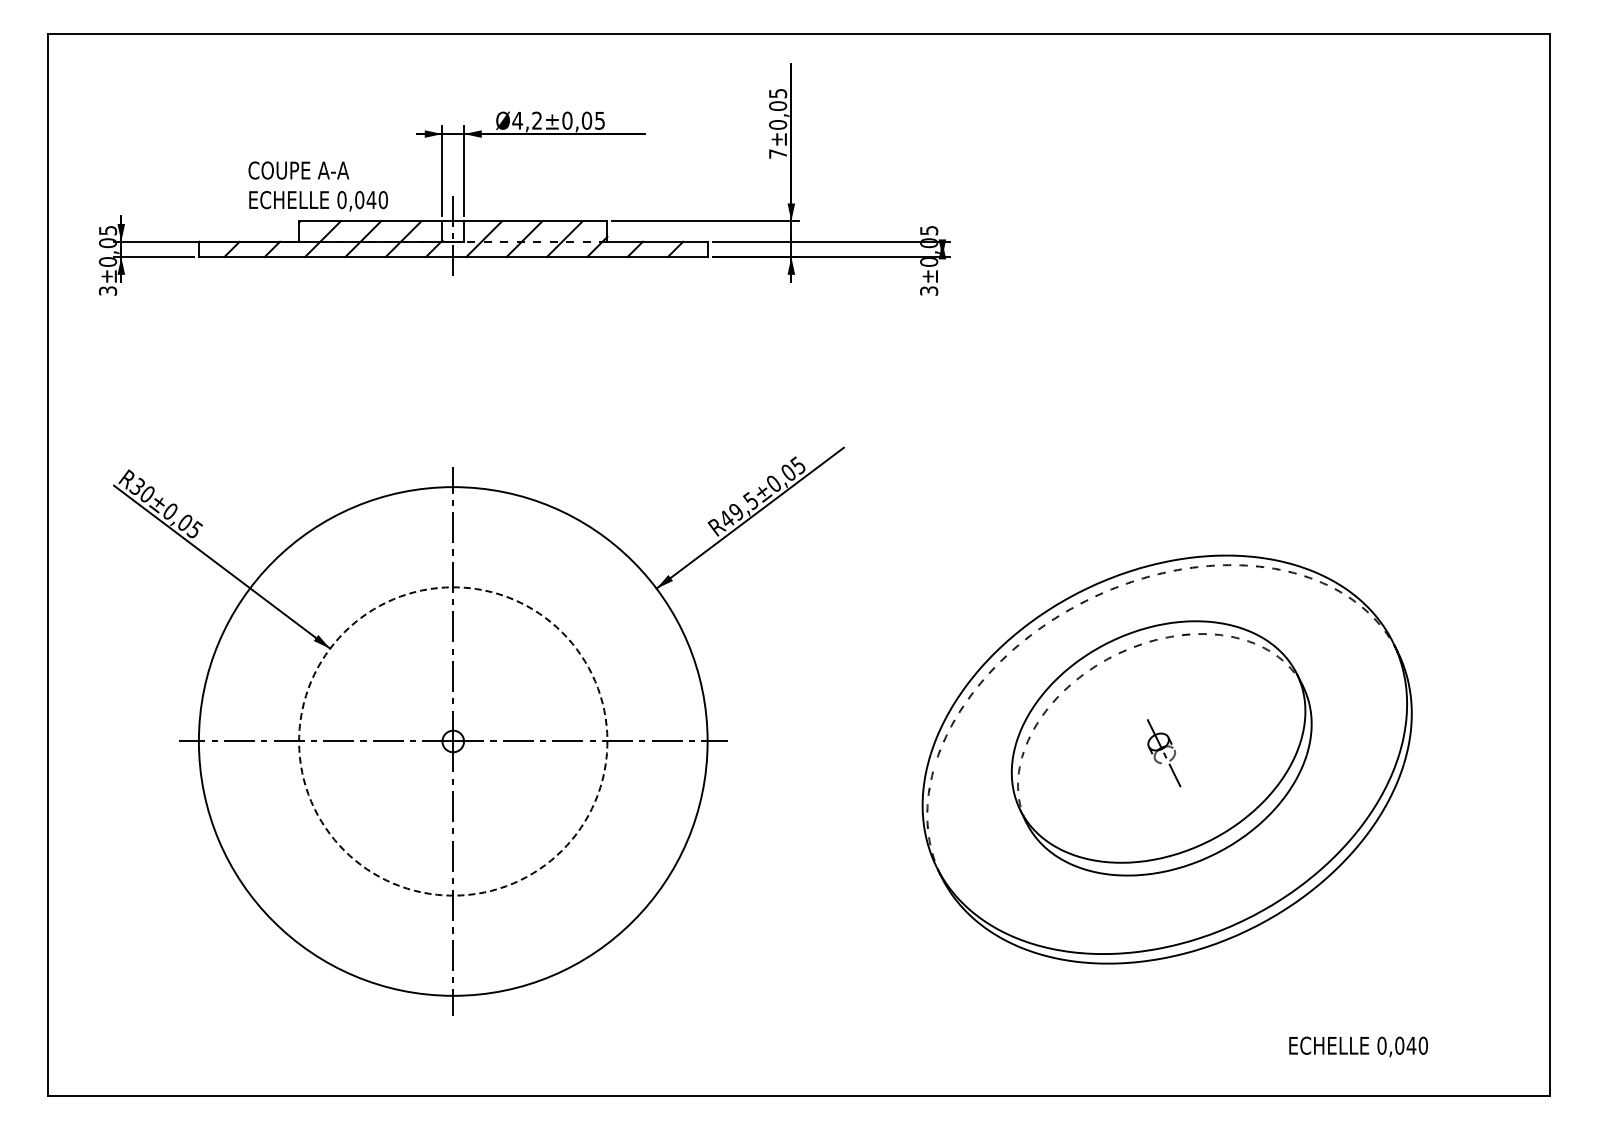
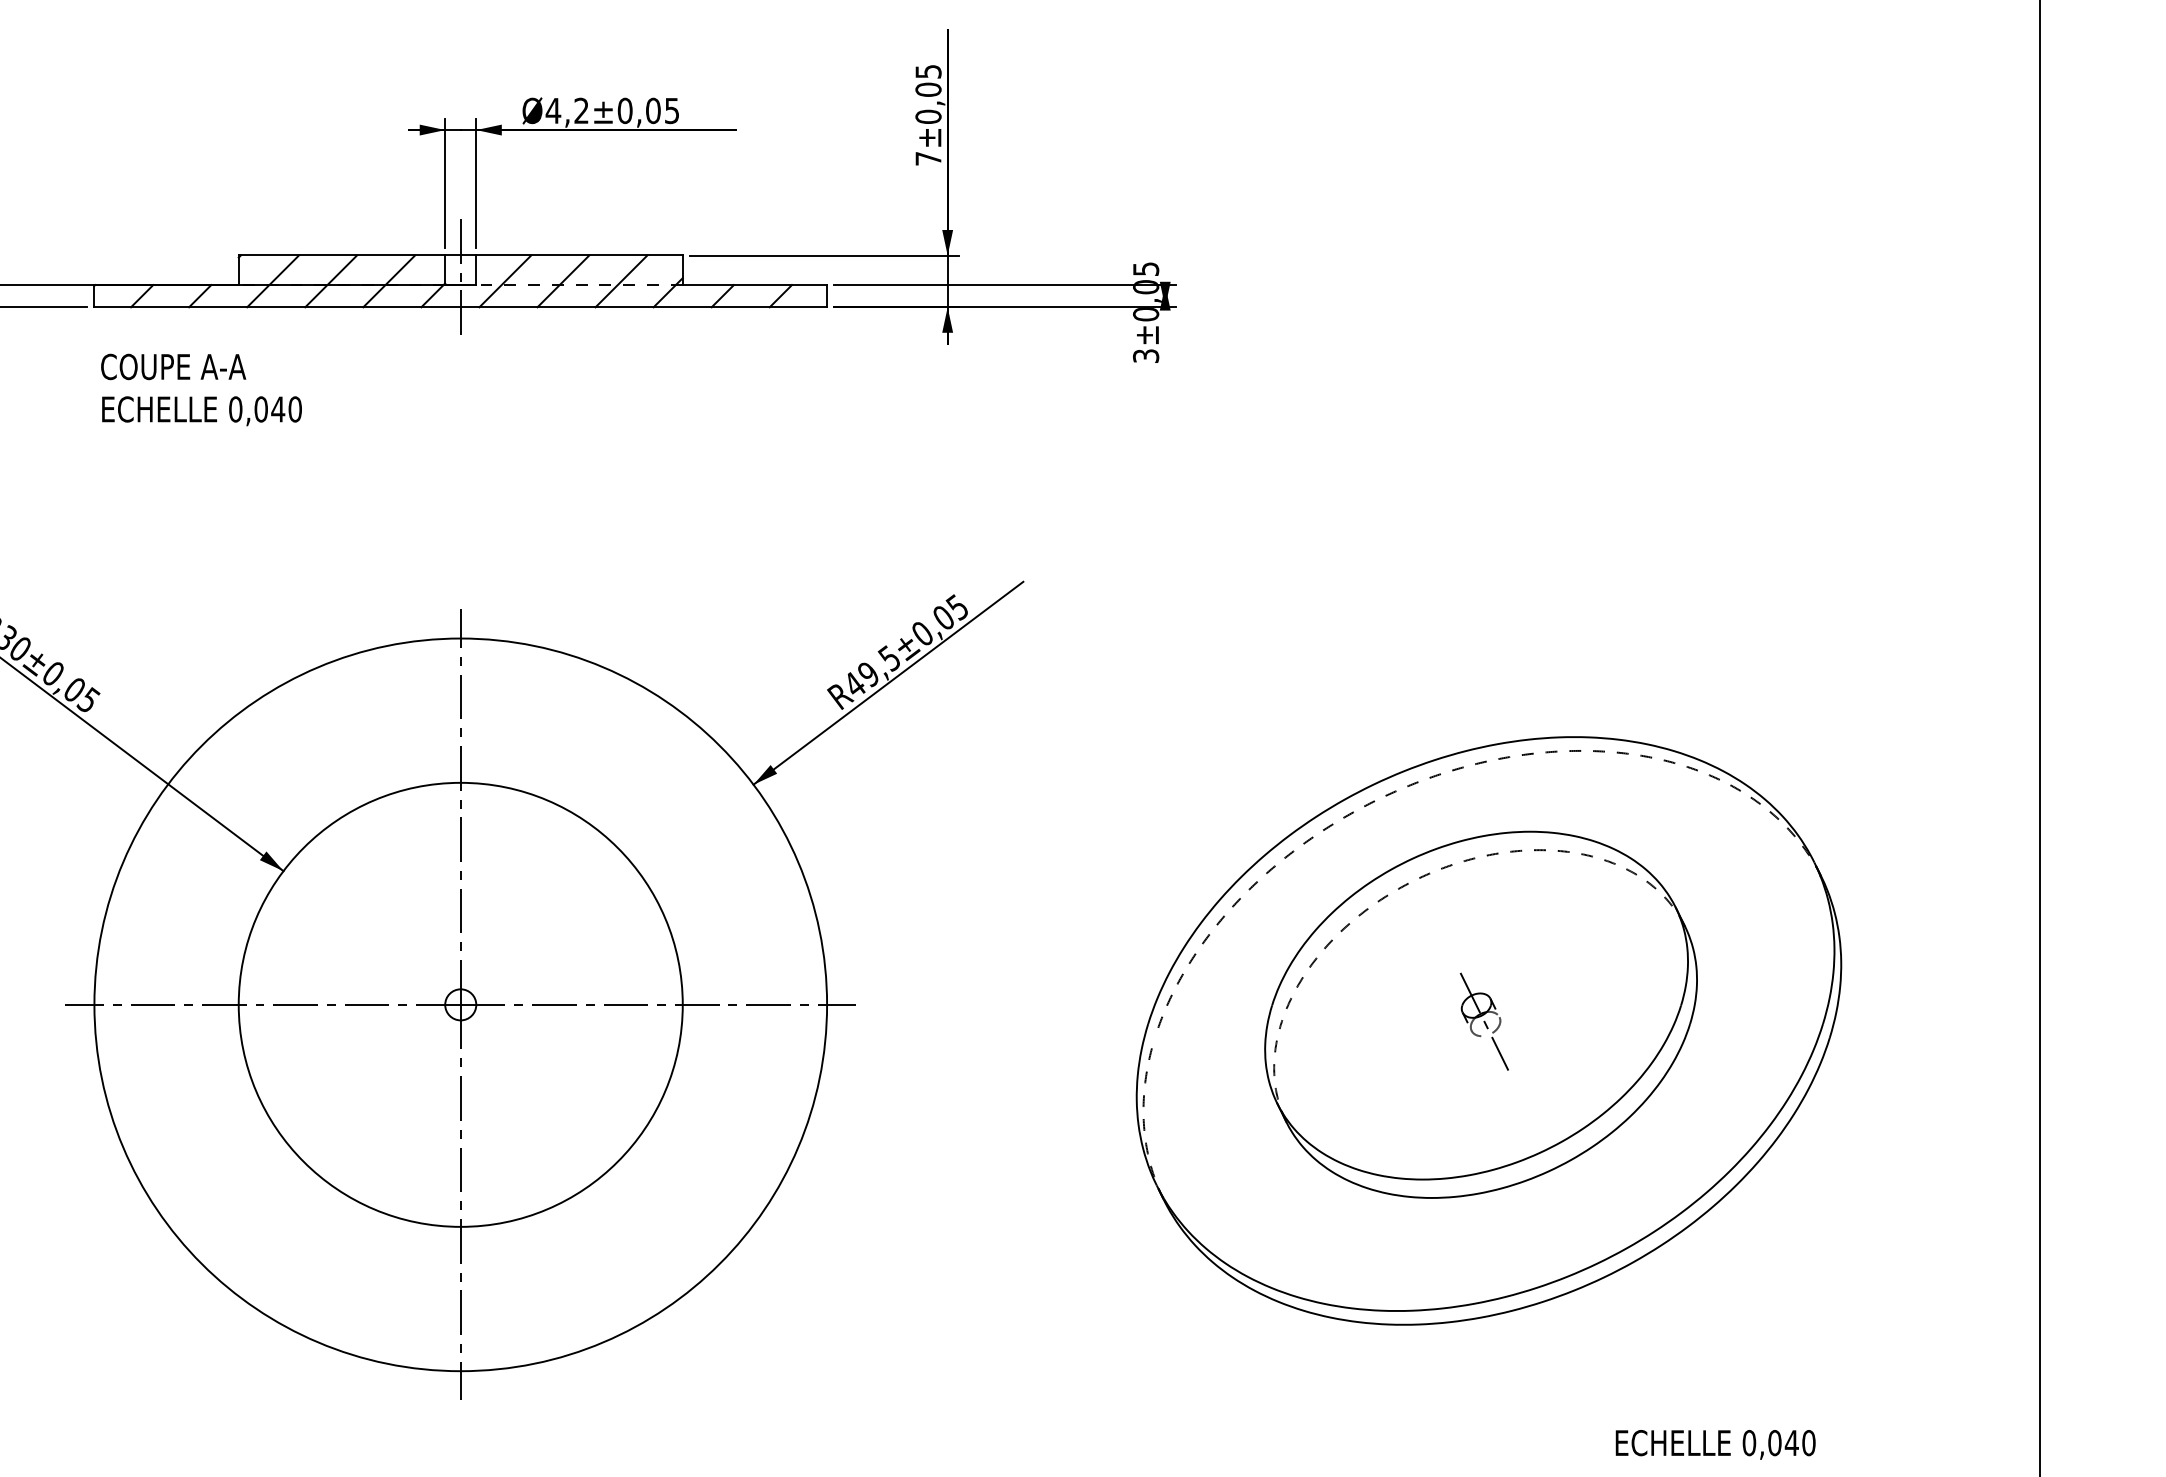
text: (317, 186) -> (200, 389), moved
circle: (453, 741) -> (461, 1004), dashed -> solid
text: (1358, 1046) -> (1715, 1444), moved

